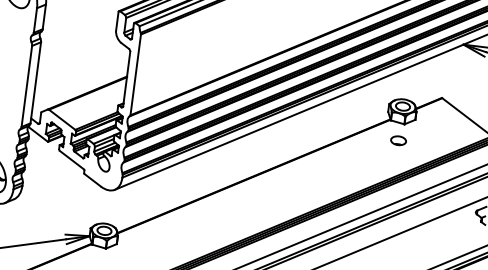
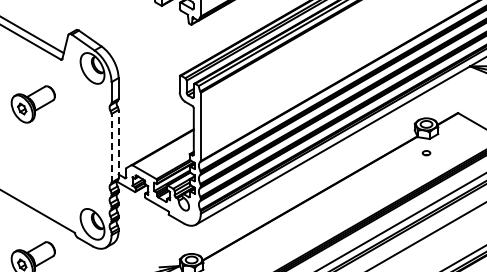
line: (35, 81) -> (118, 143), solid -> dashed
line: (26, 85) -> (111, 147), solid -> dashed
part: (398, 139) -> (426, 152), size x0.6

